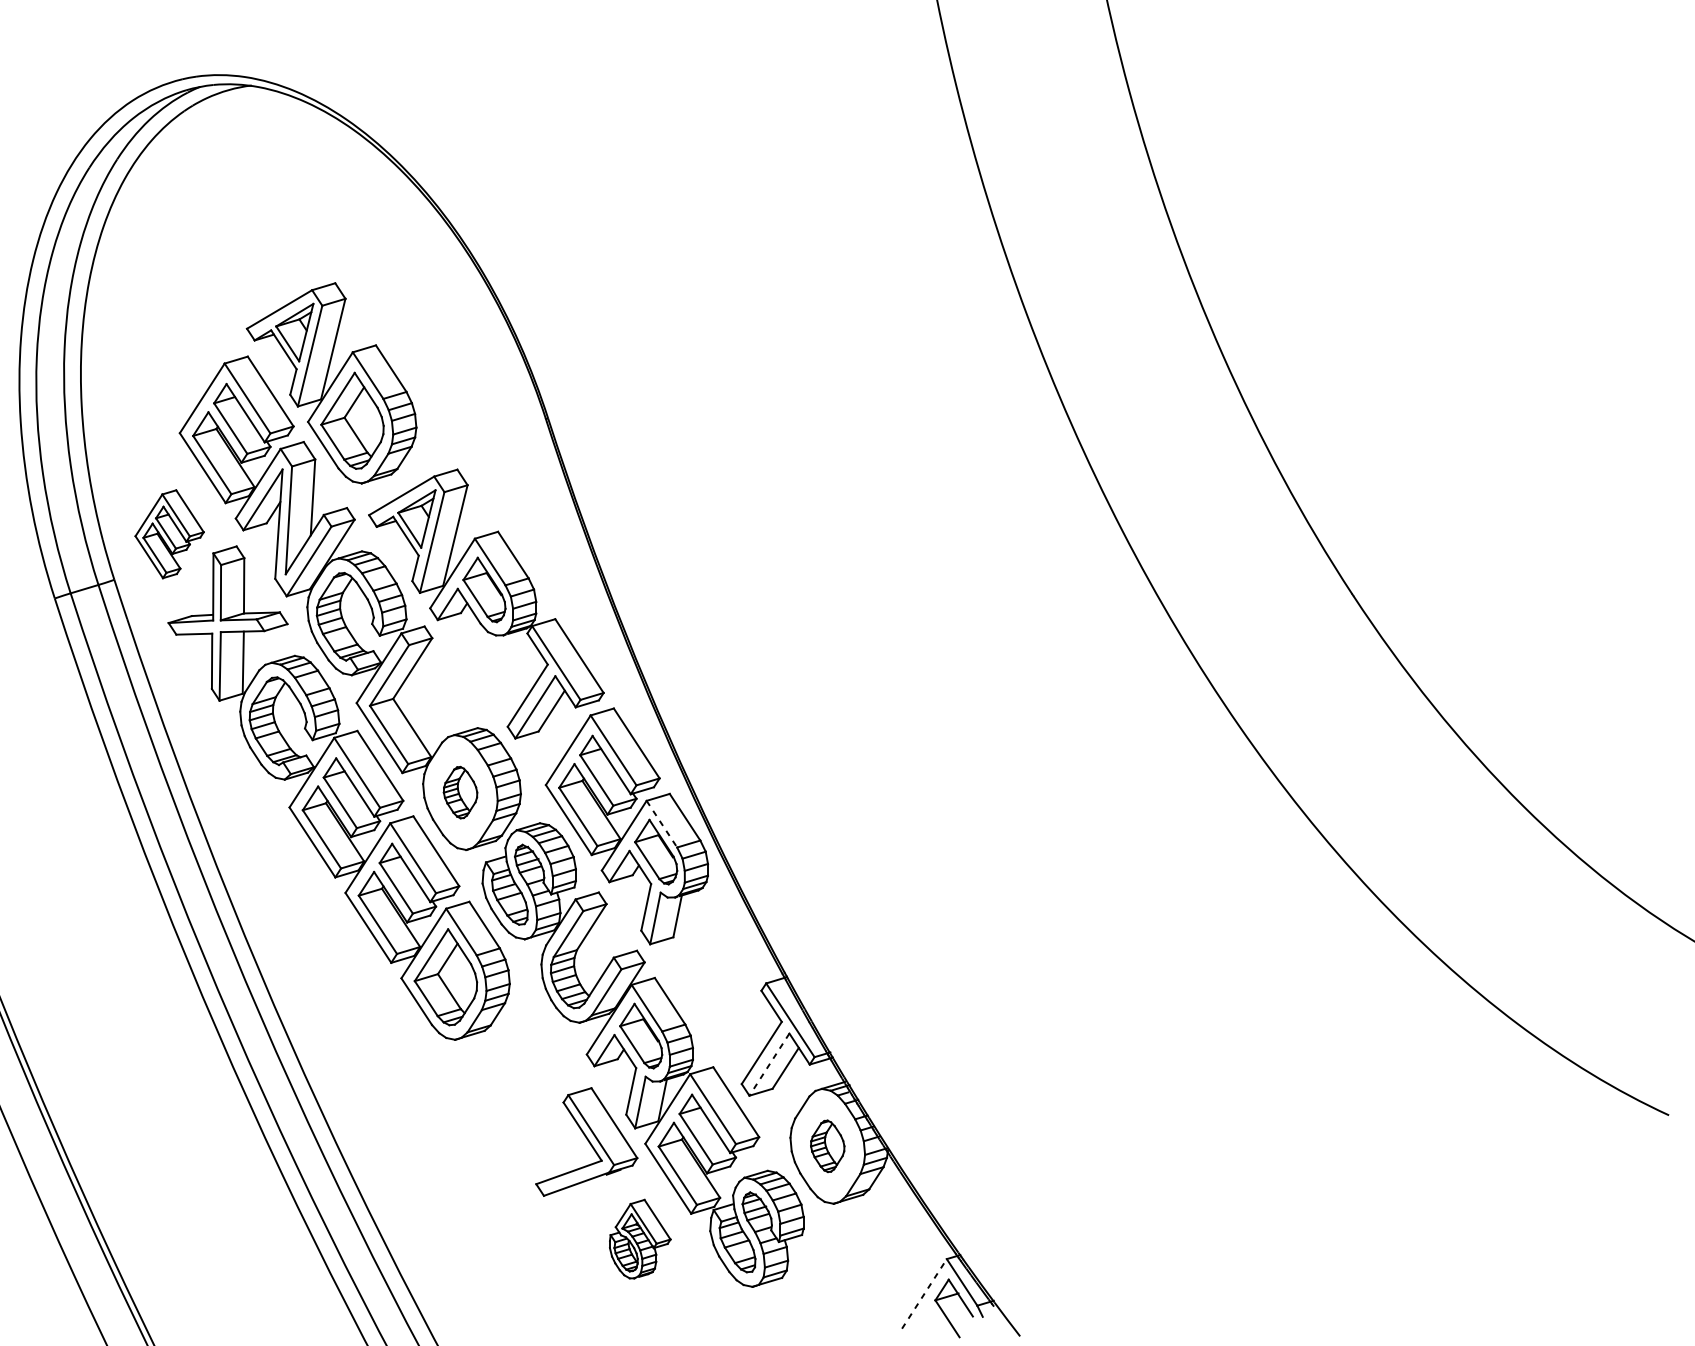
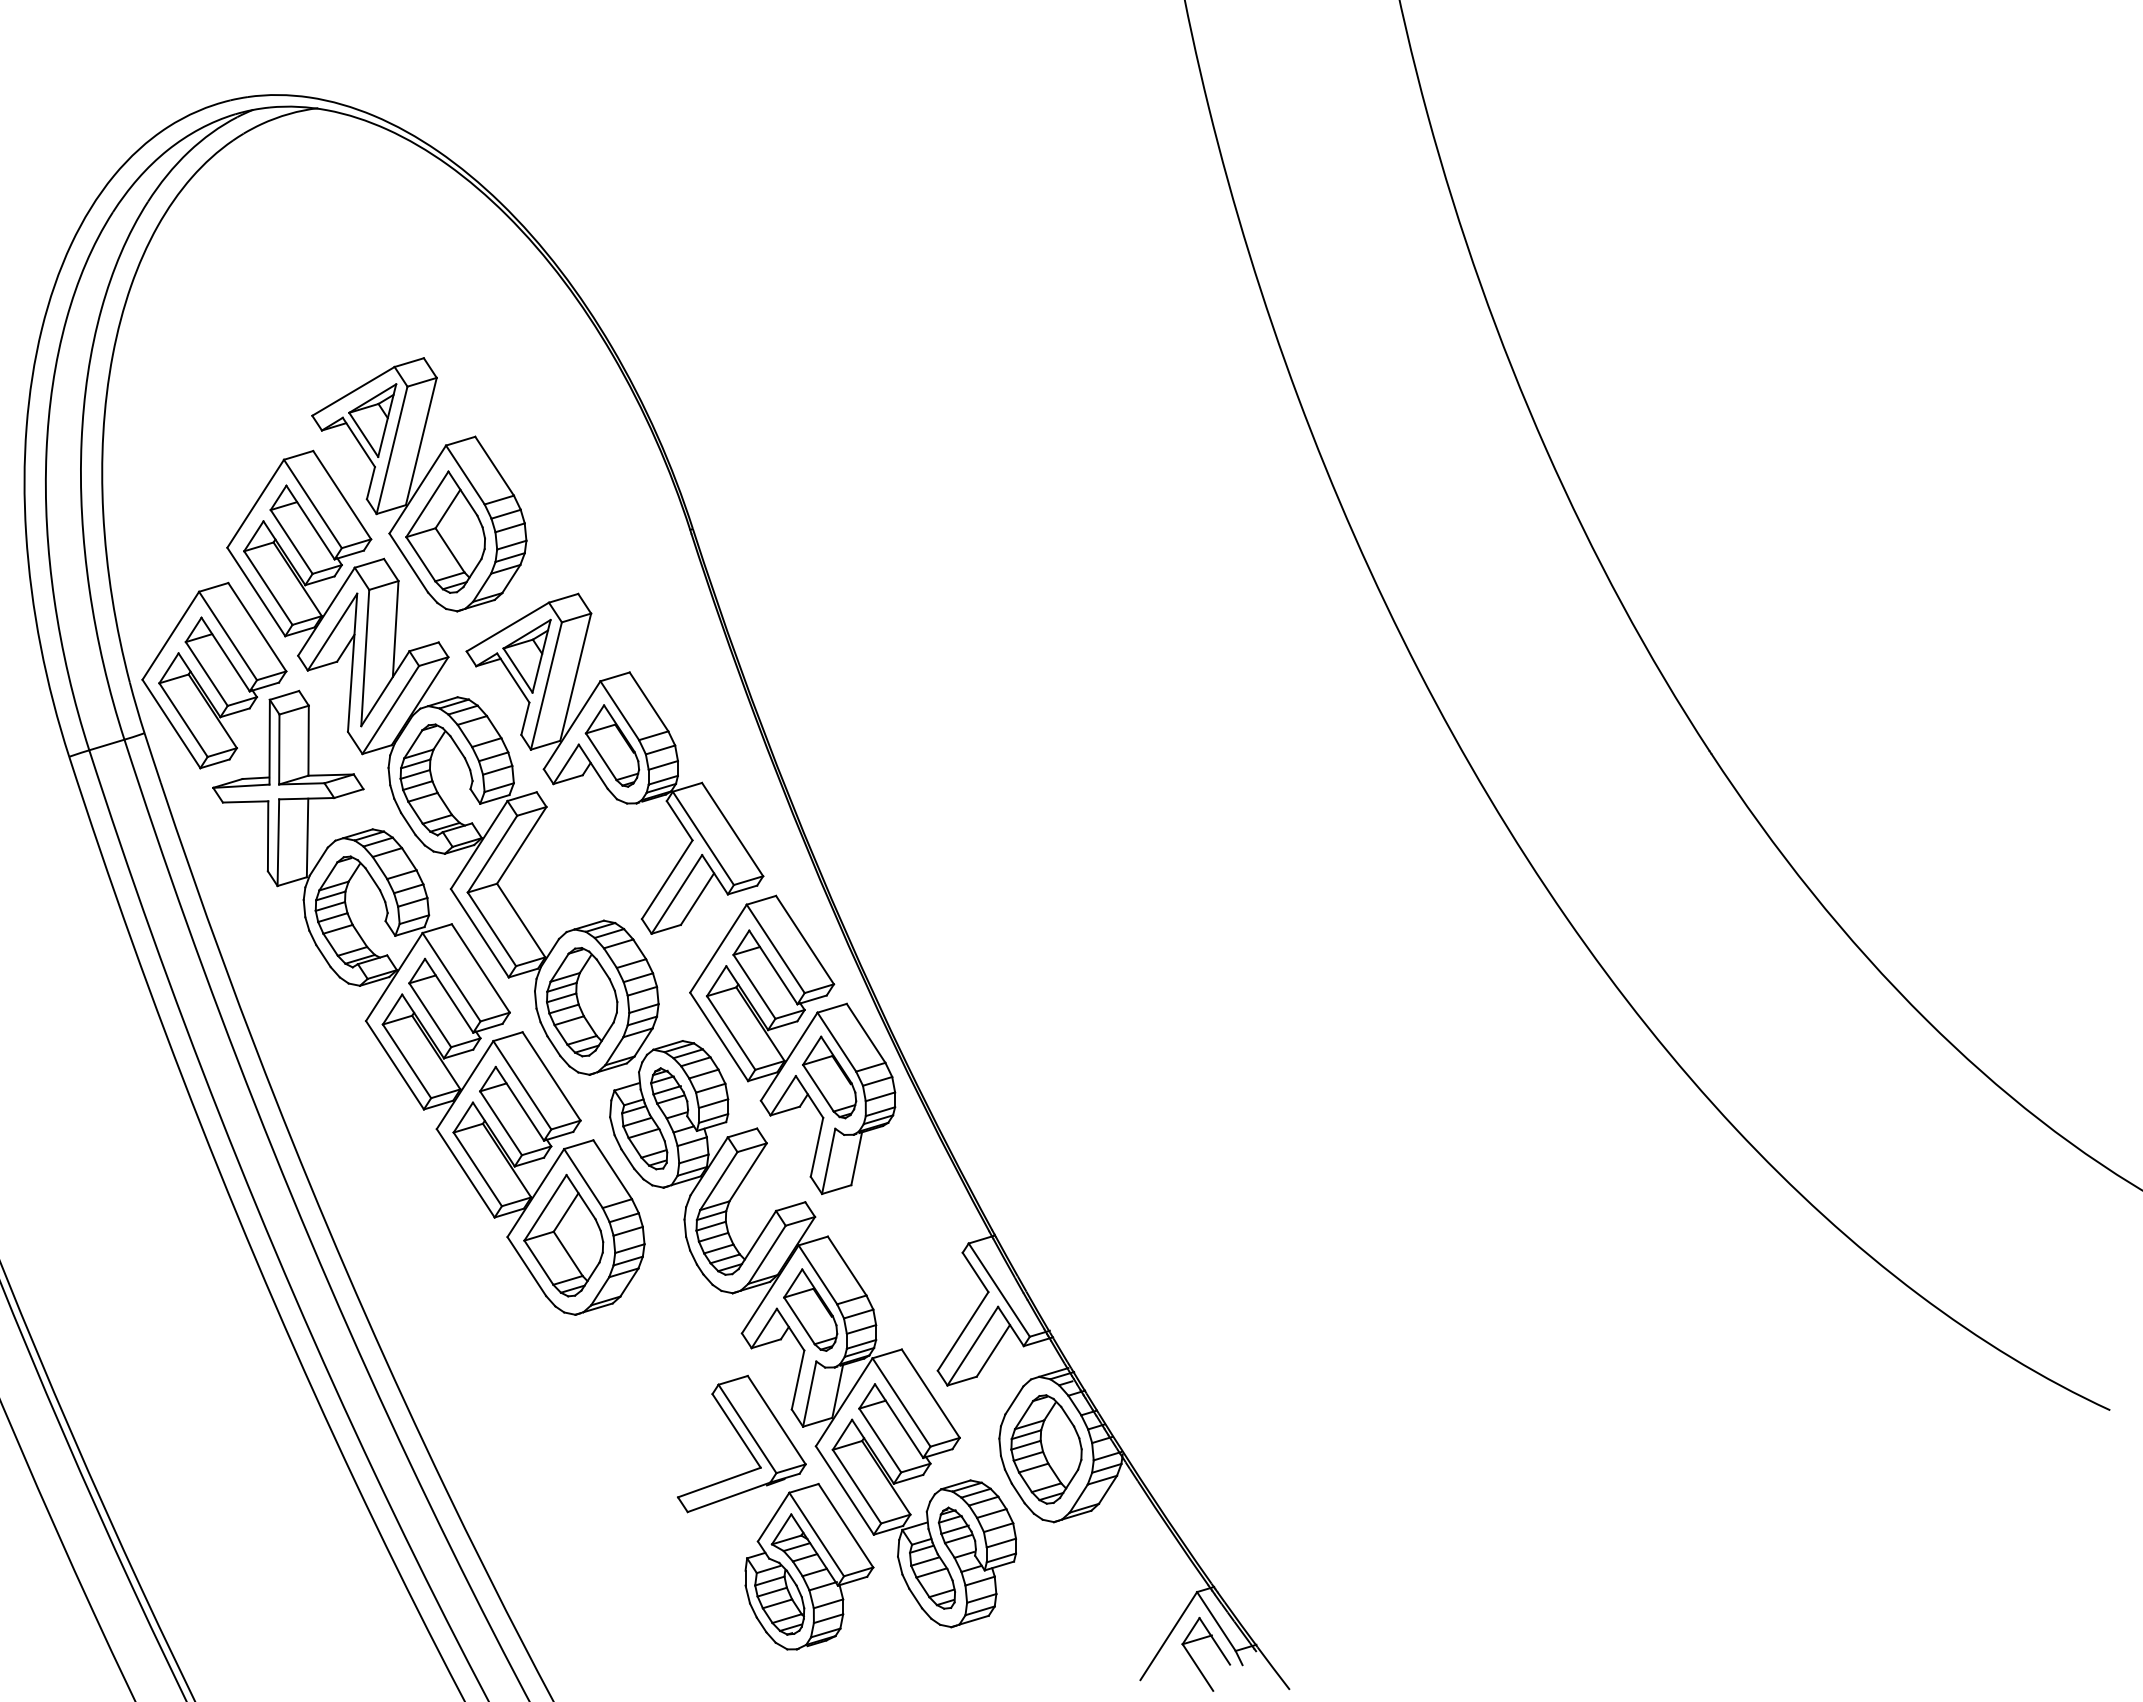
part: (169, 534) -> (214, 675), size x1.67
part: (460, 792) -> (582, 1002), size x1.67
line: (662, 824) -> (837, 1042), dashed -> solid
line: (769, 1064) -> (972, 1346), dashed -> solid
part: (827, 1146) -> (1046, 1449), size x1.67
part: (640, 1238) -> (809, 1566), size x1.67
line: (925, 1293) -> (1169, 1635), dashed -> solid

